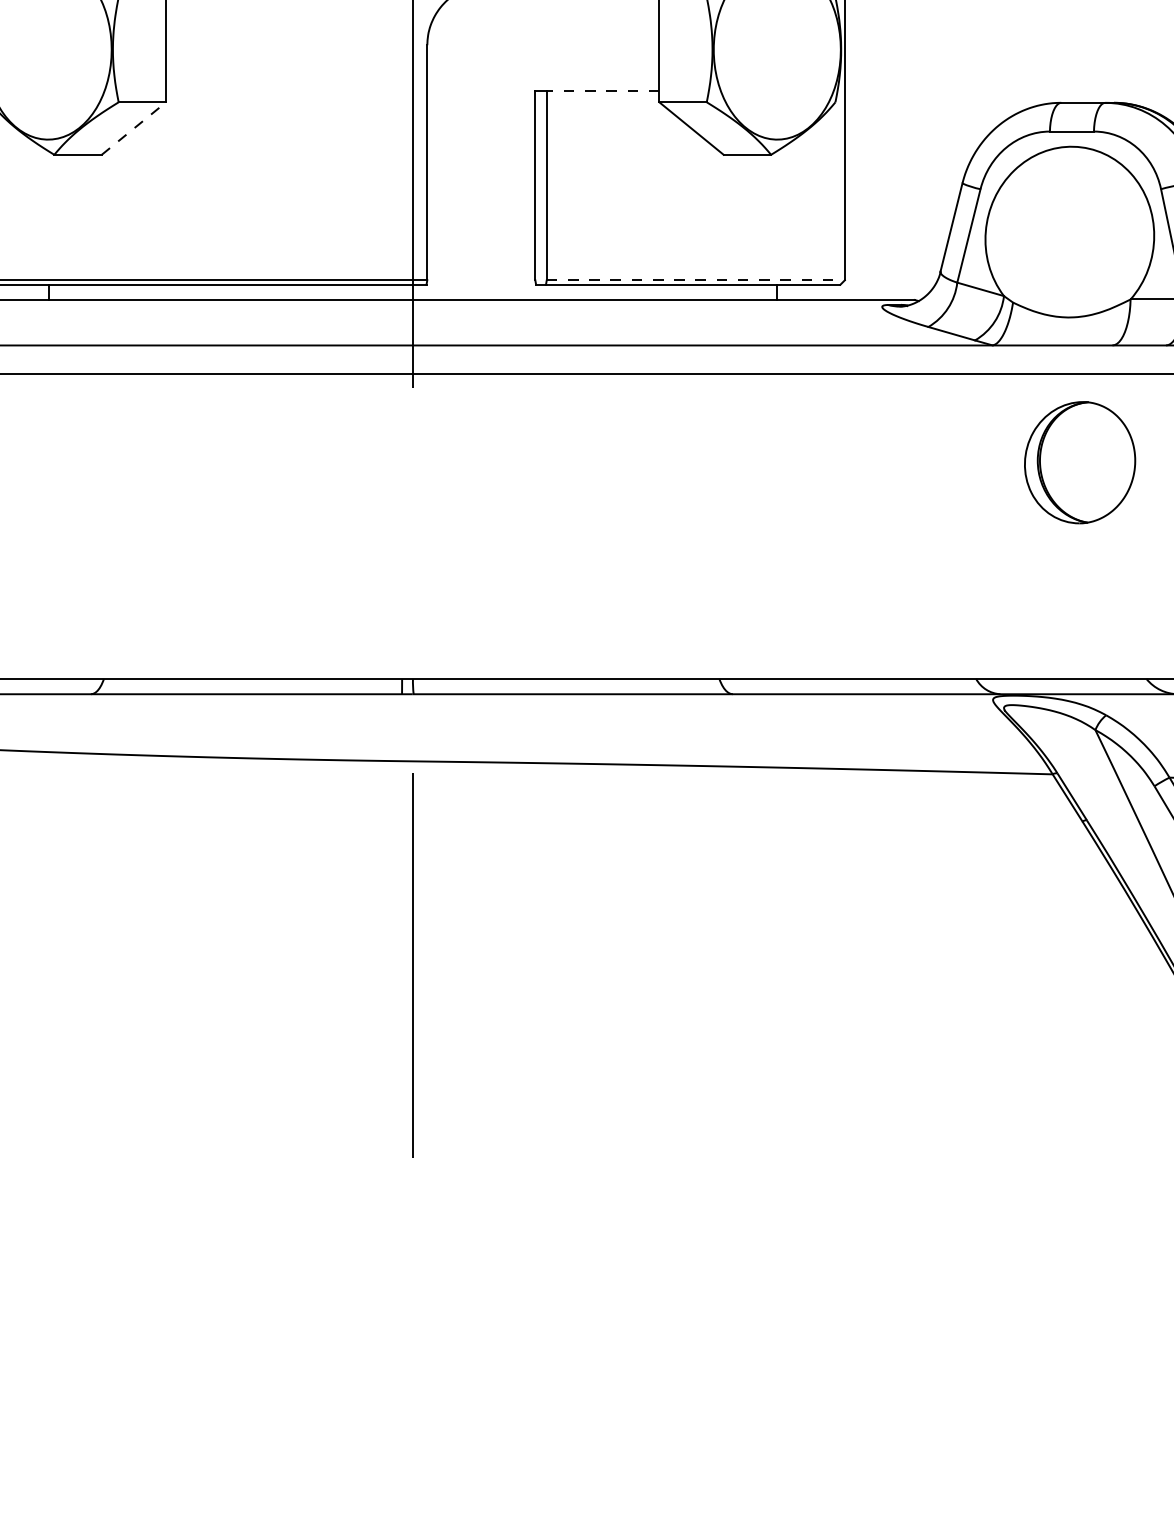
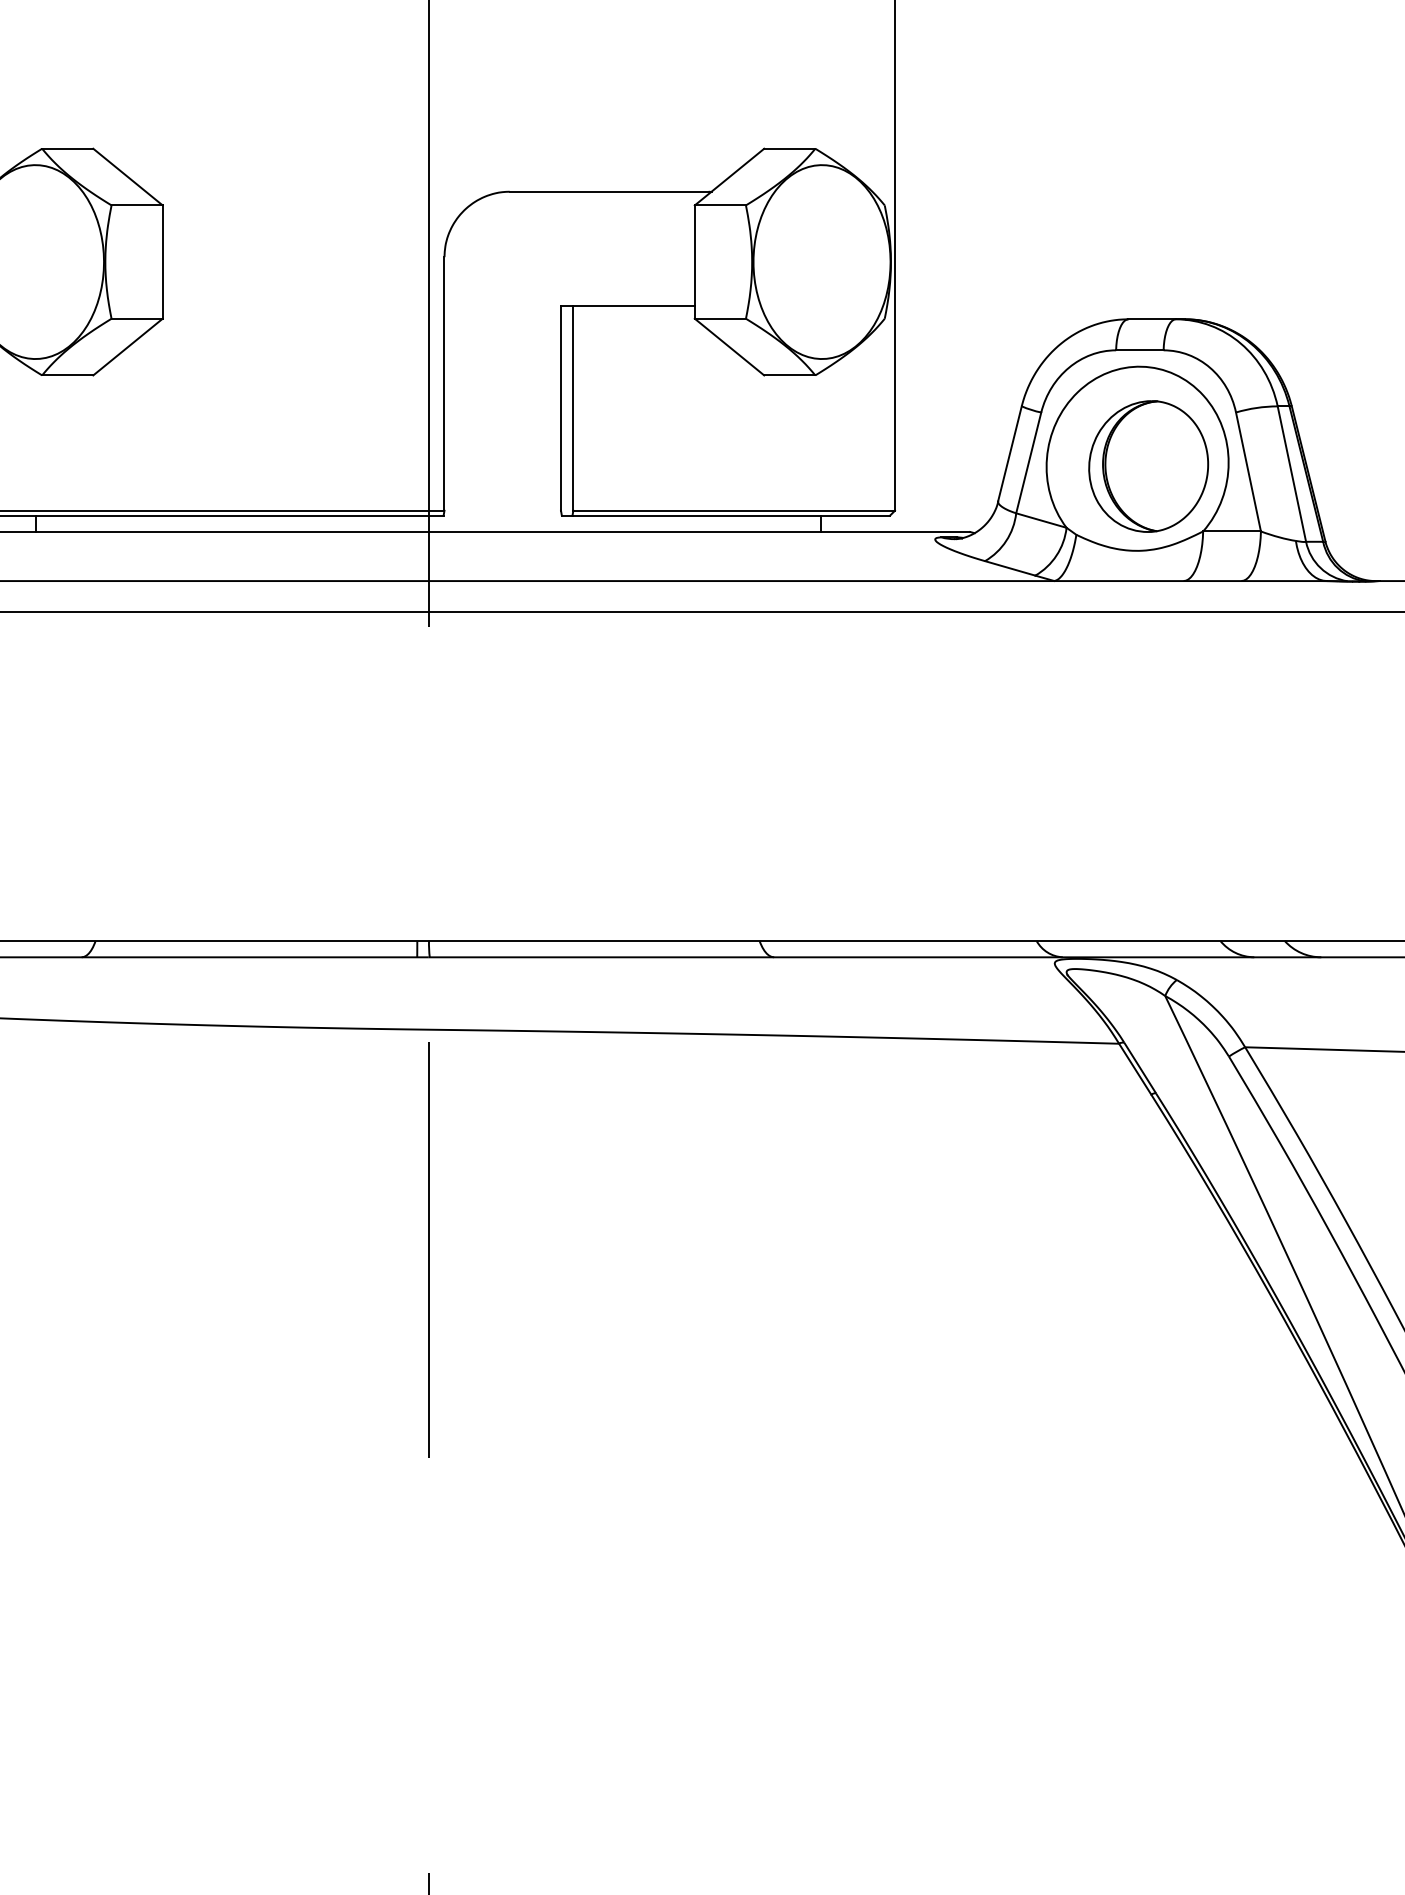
line: (603, 90) -> (634, 306), dashed -> solid
line: (134, 128) -> (128, 347), dashed -> solid
line: (696, 280) -> (734, 510), dashed -> solid
part: (1079, 462) -> (1148, 466), moved

